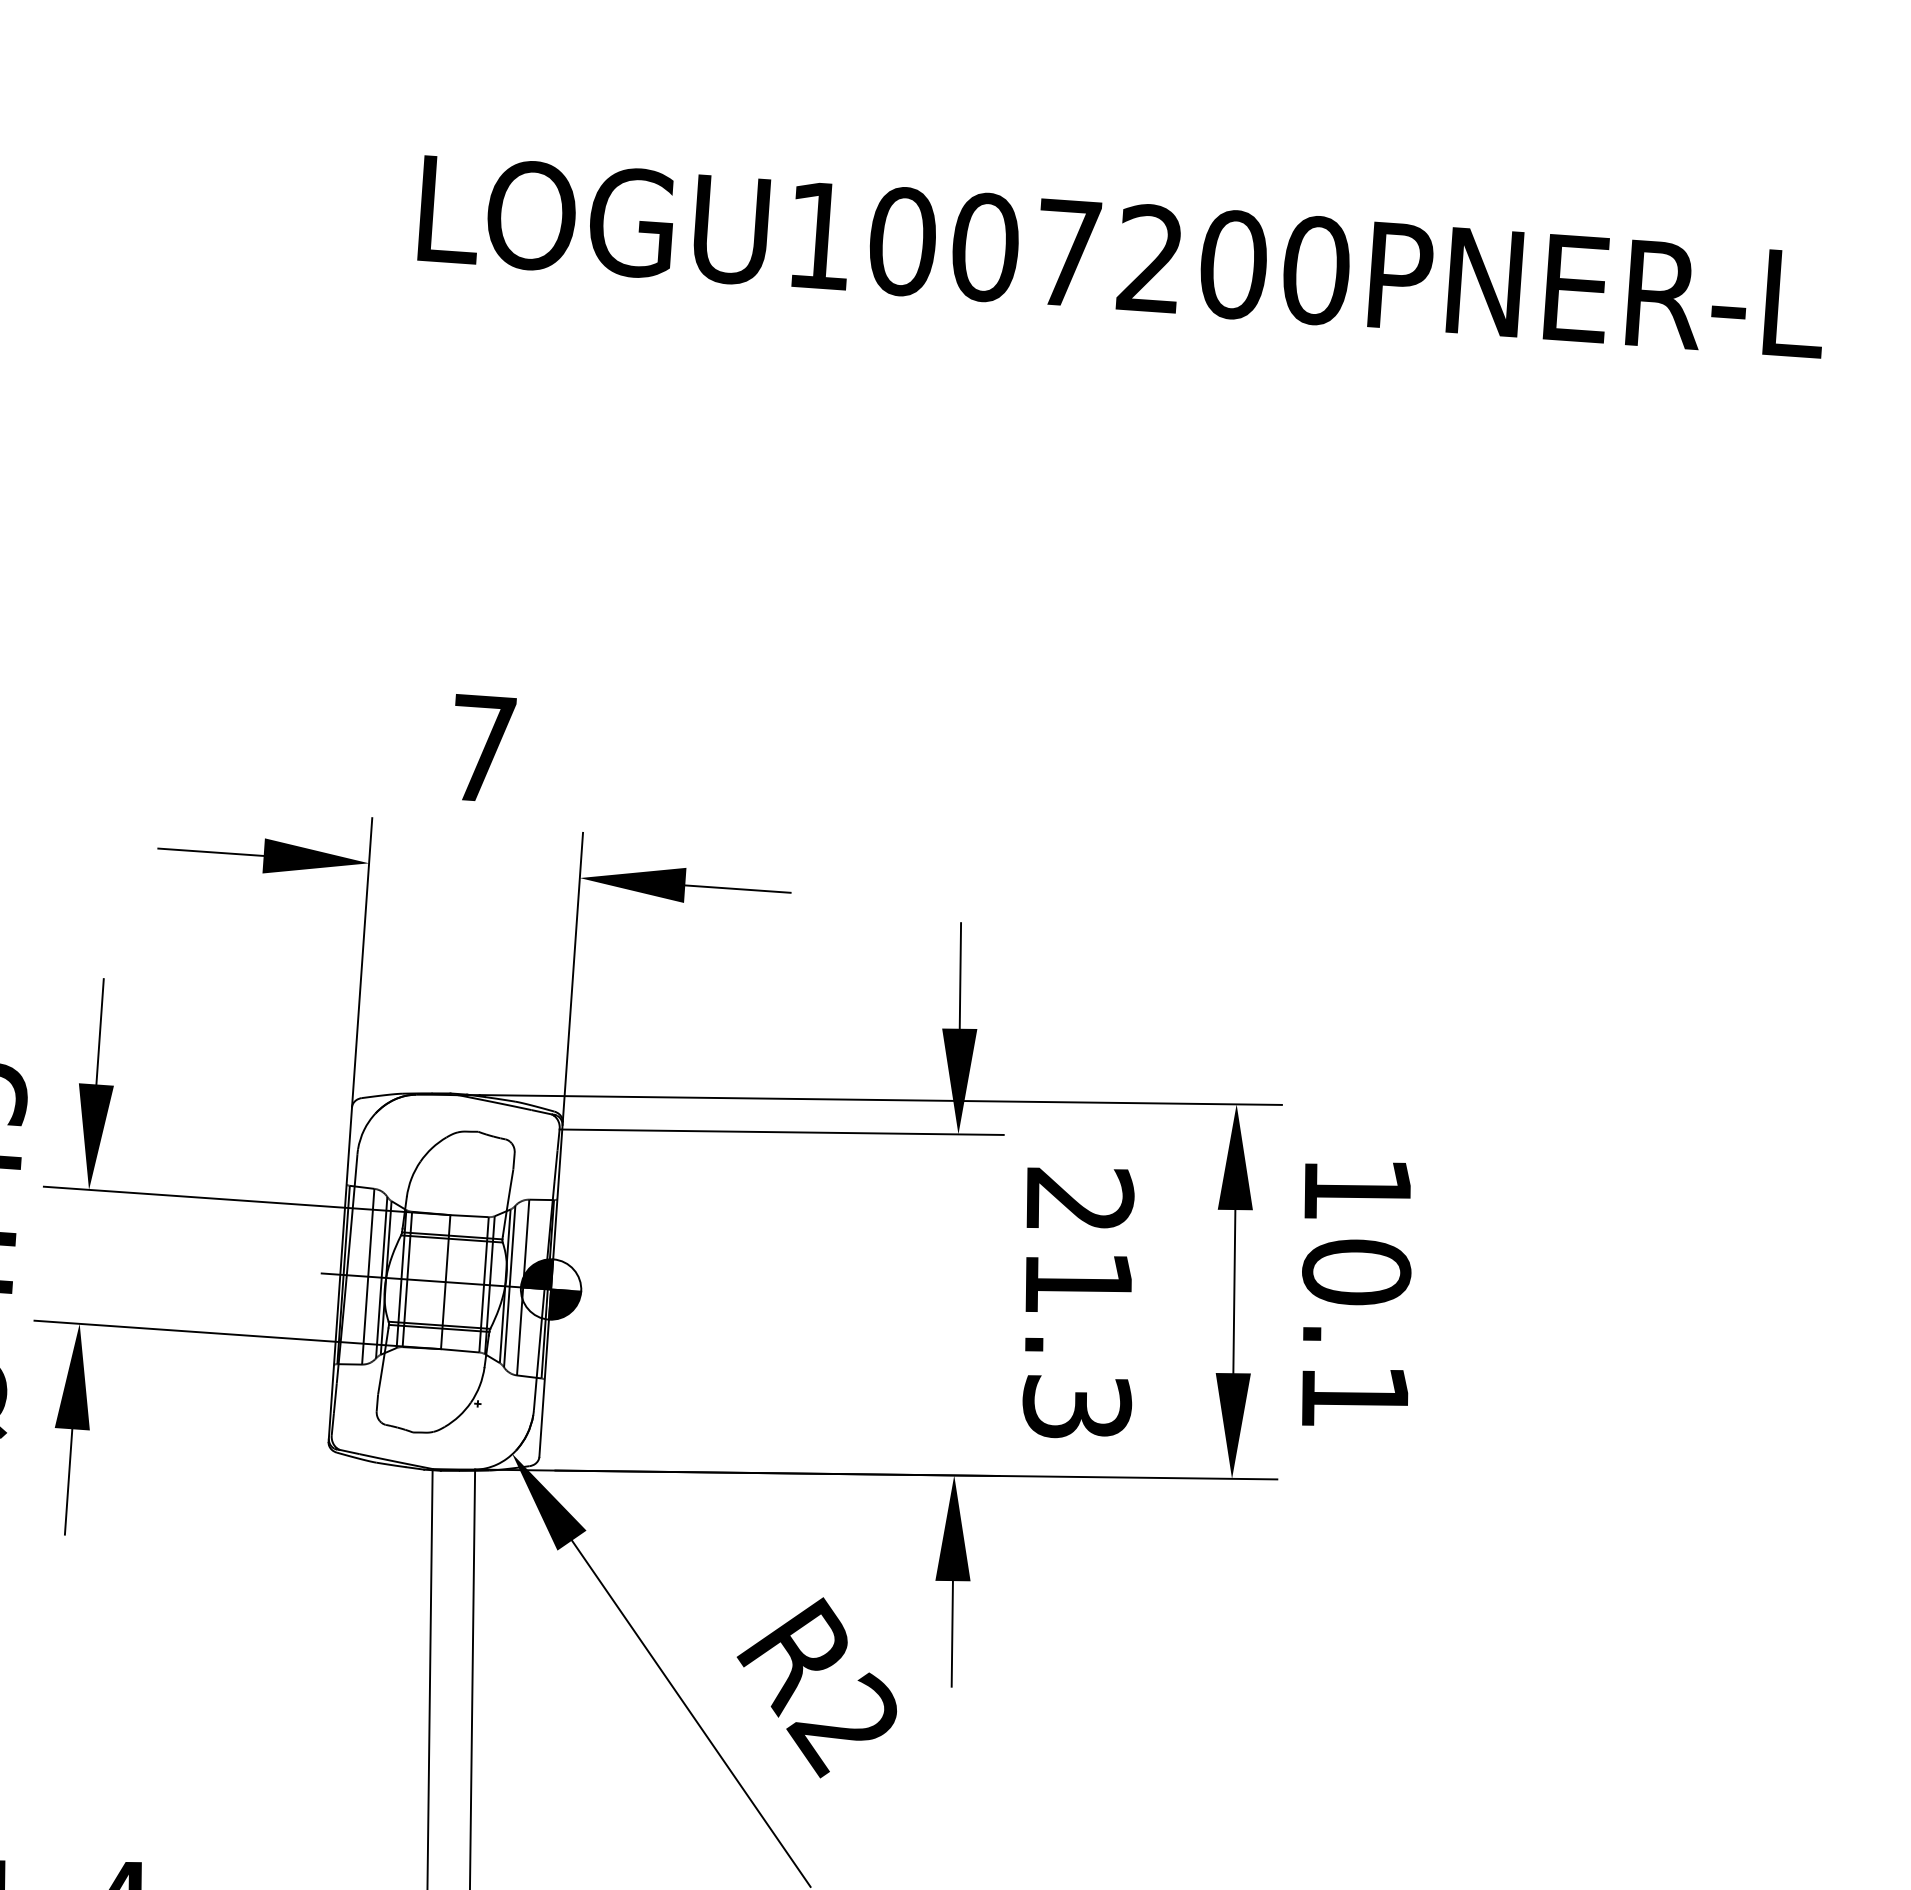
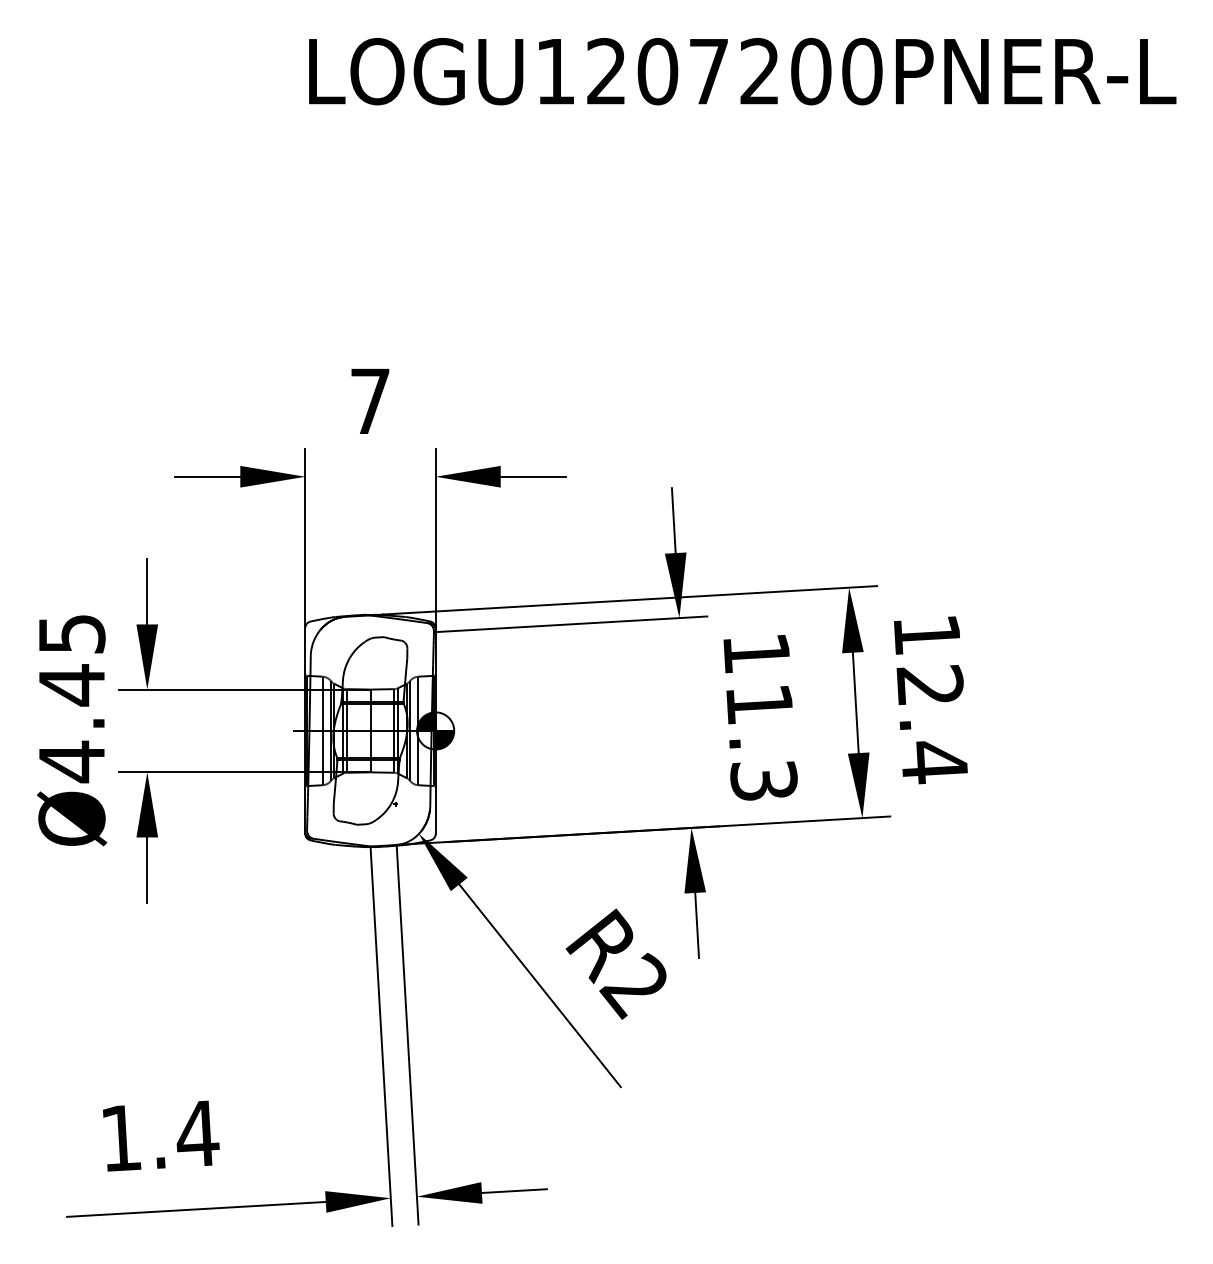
text: (902, 241) -> (606, 71), LOGU1007200PNER-L -> LOGU1207200PNER-L
text: (1079, 1198) -> (756, 652), 21.3 -> 11.3
text: (1354, 1335) -> (931, 724), 10.1 -> 12.4

